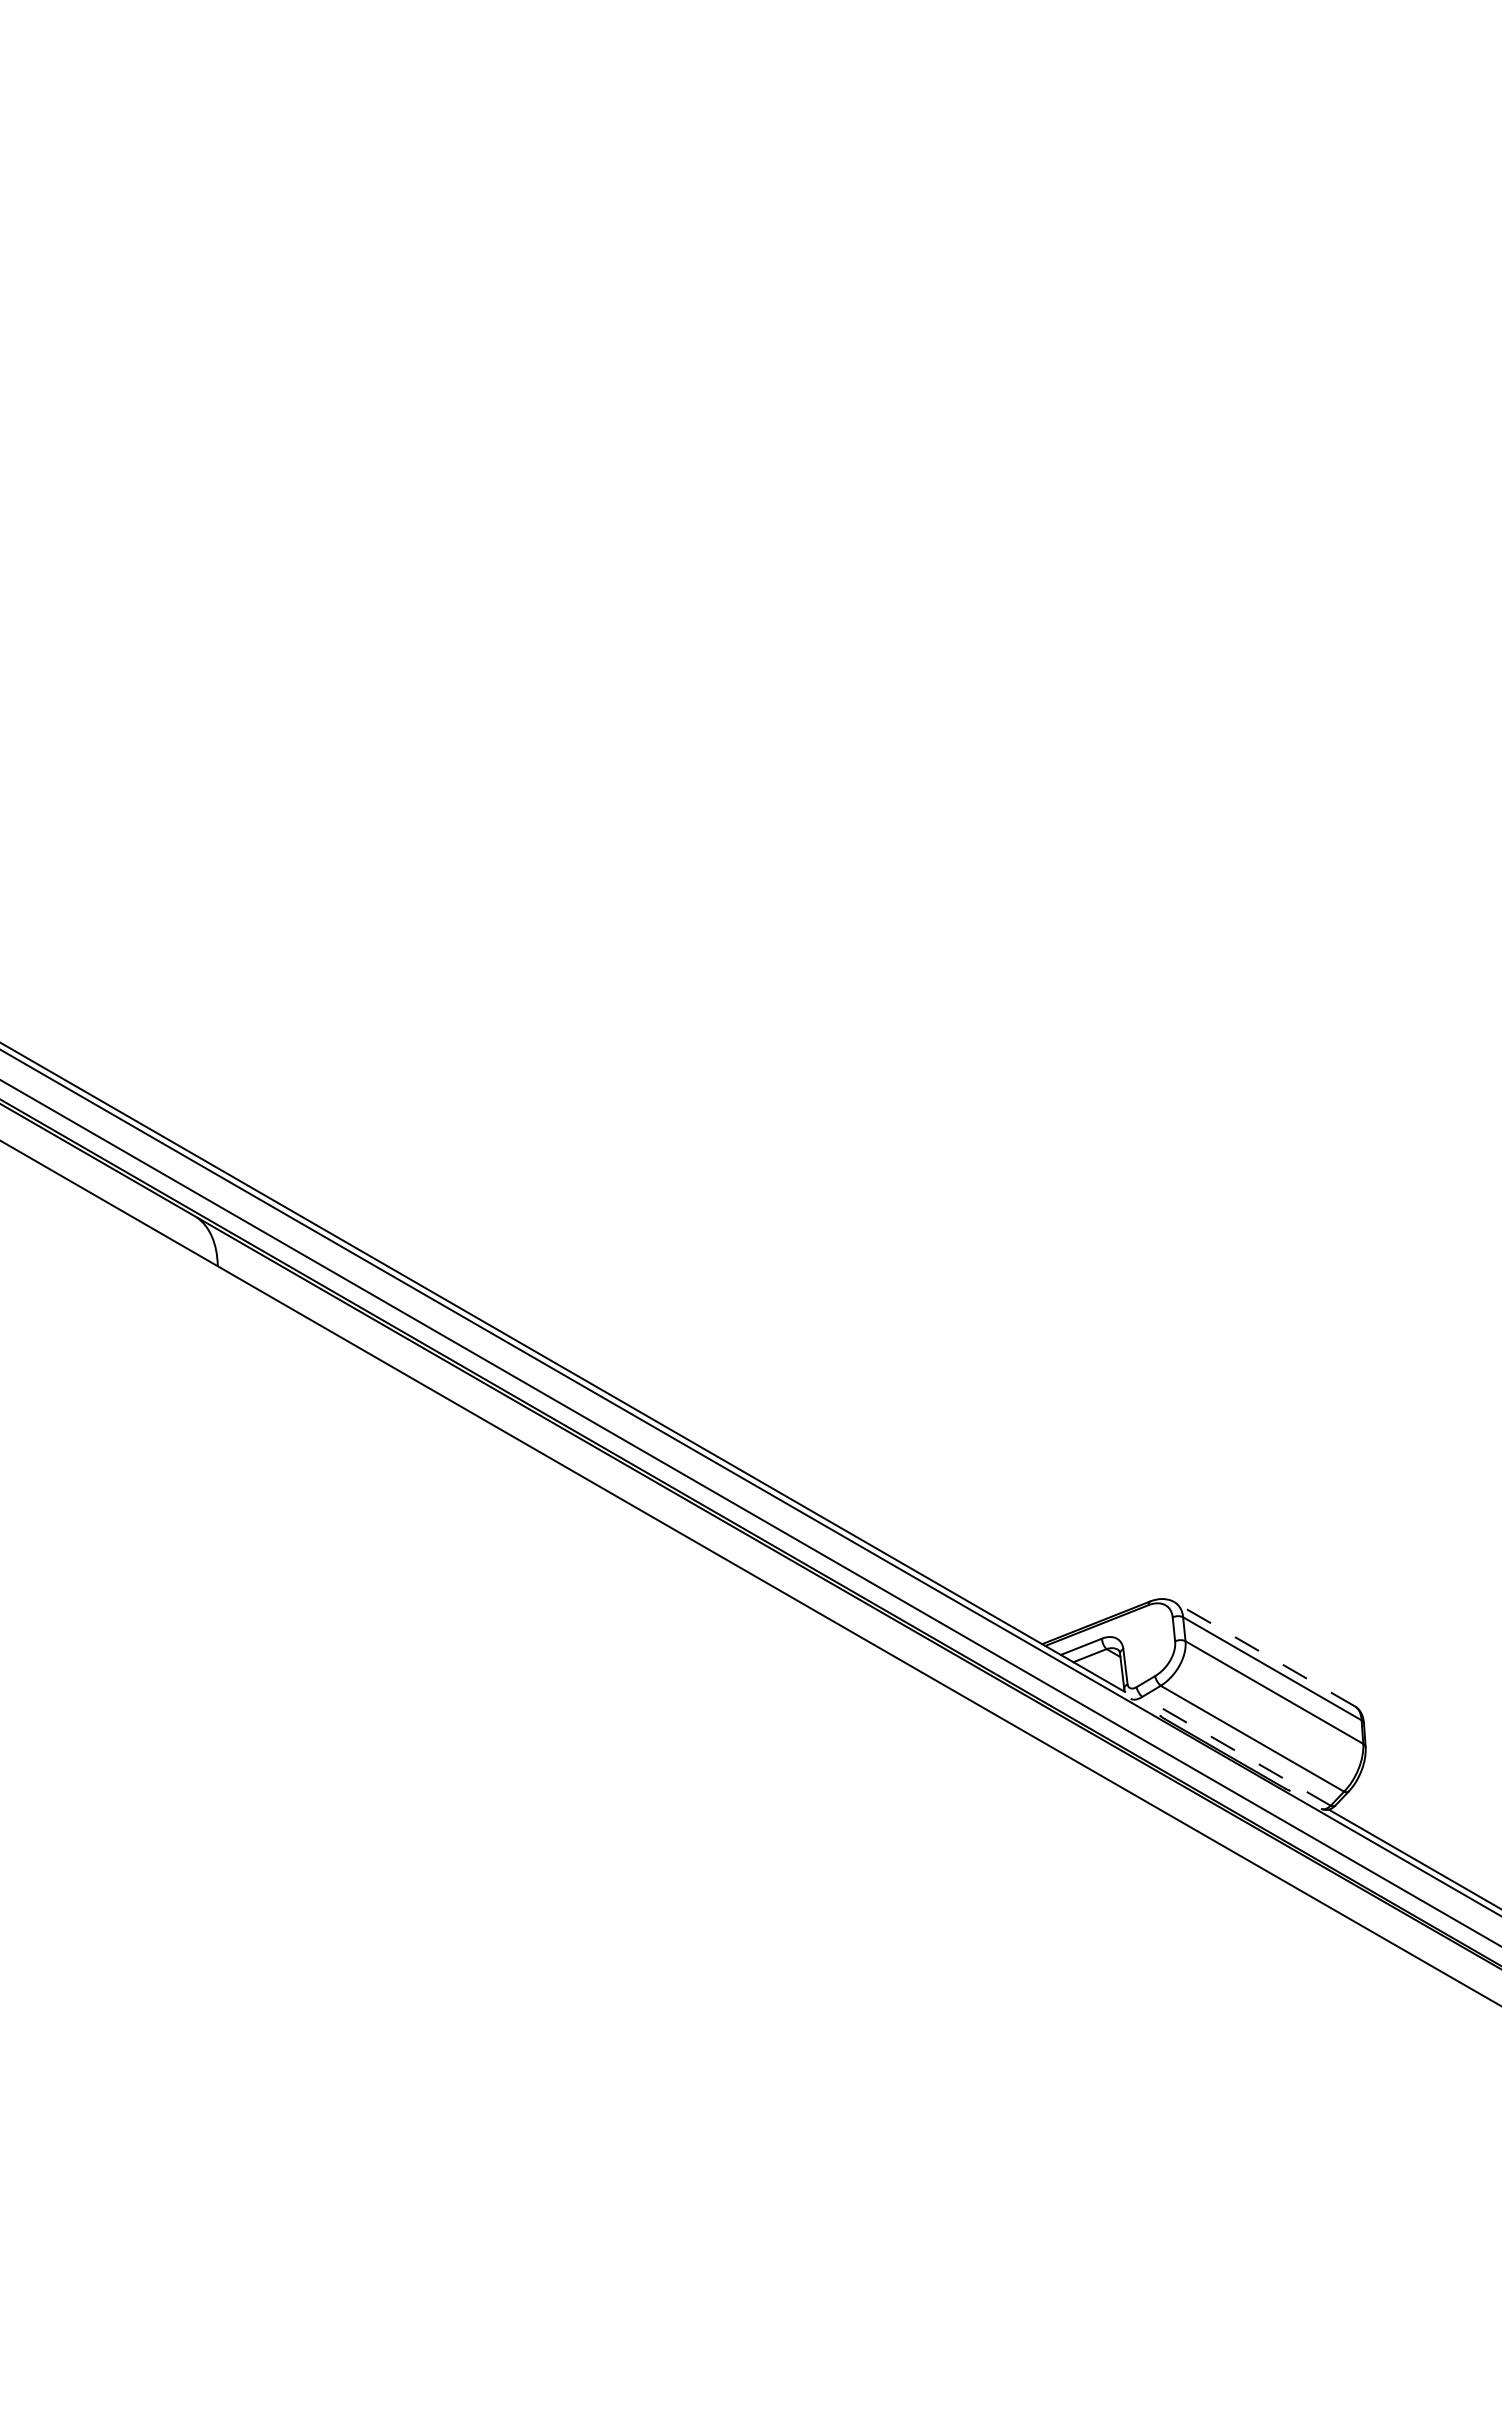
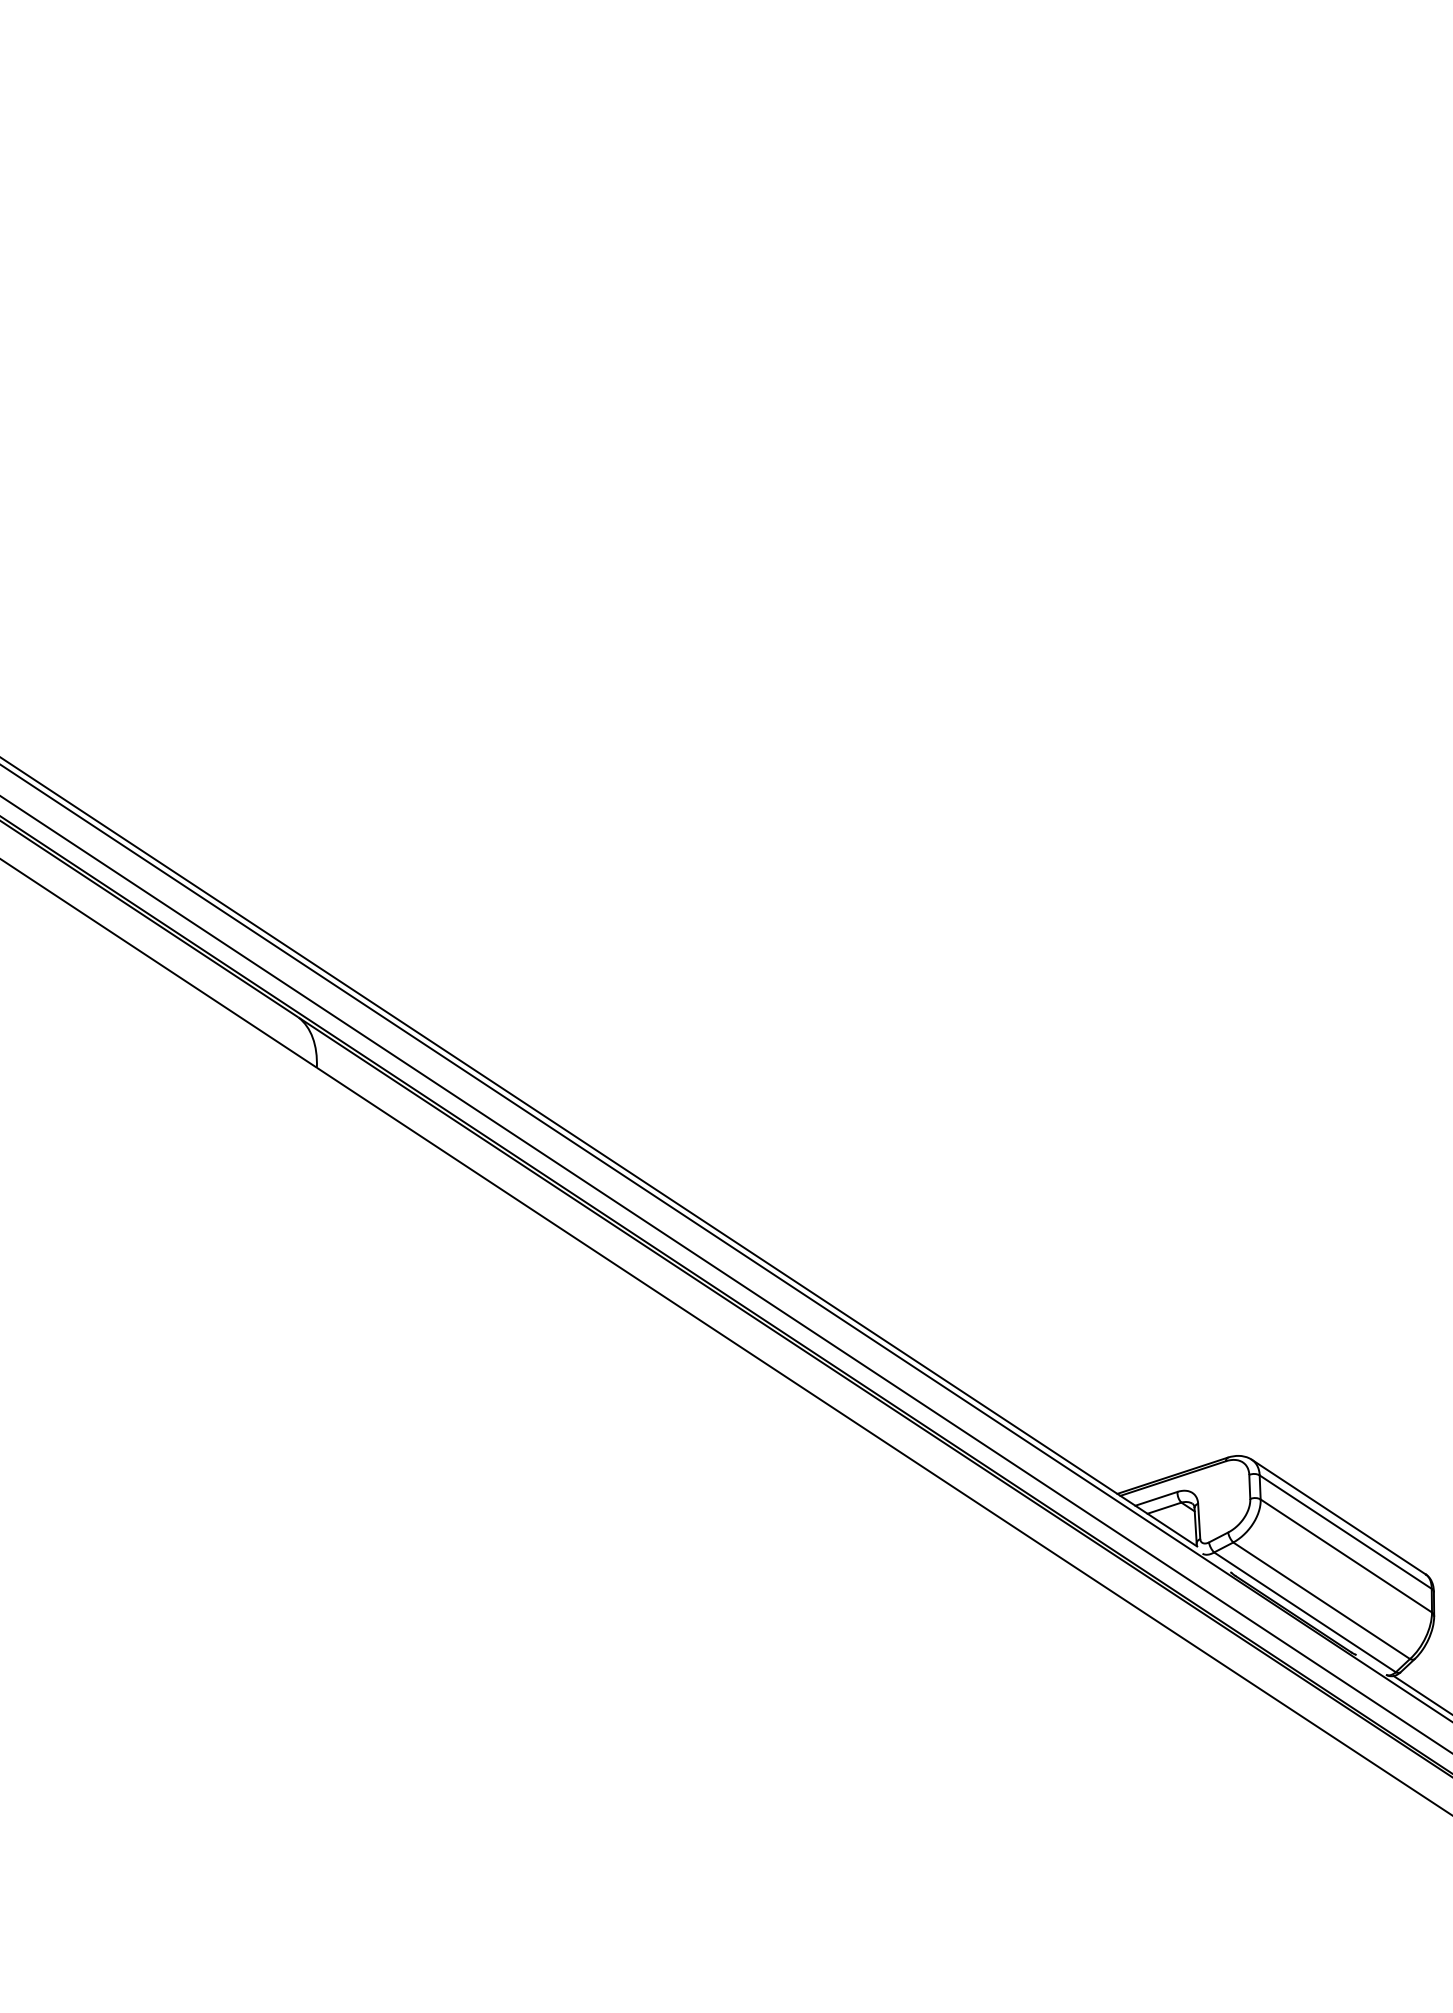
line: (1264, 1653) -> (1338, 1516), dashed -> solid
line: (1236, 1751) -> (1304, 1612), dashed -> solid

